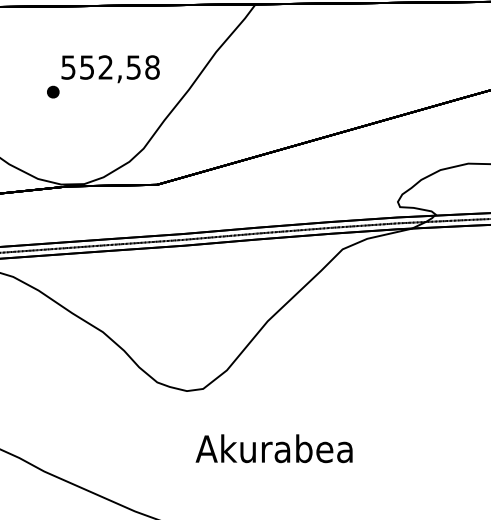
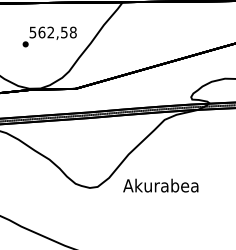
text: (86, 67) -> (41, 32), 552,58 -> 562,58
text: (273, 448) -> (160, 185), moved

